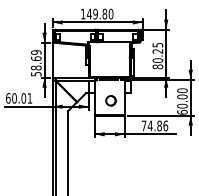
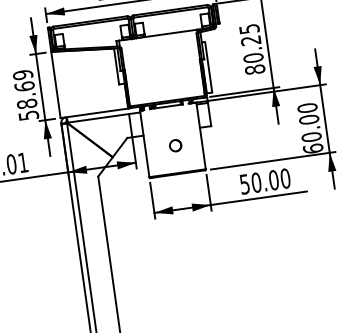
part: (110, 100) -> (175, 145), size x0.62
text: (154, 125) -> (264, 180), 74.86 -> 50.00

